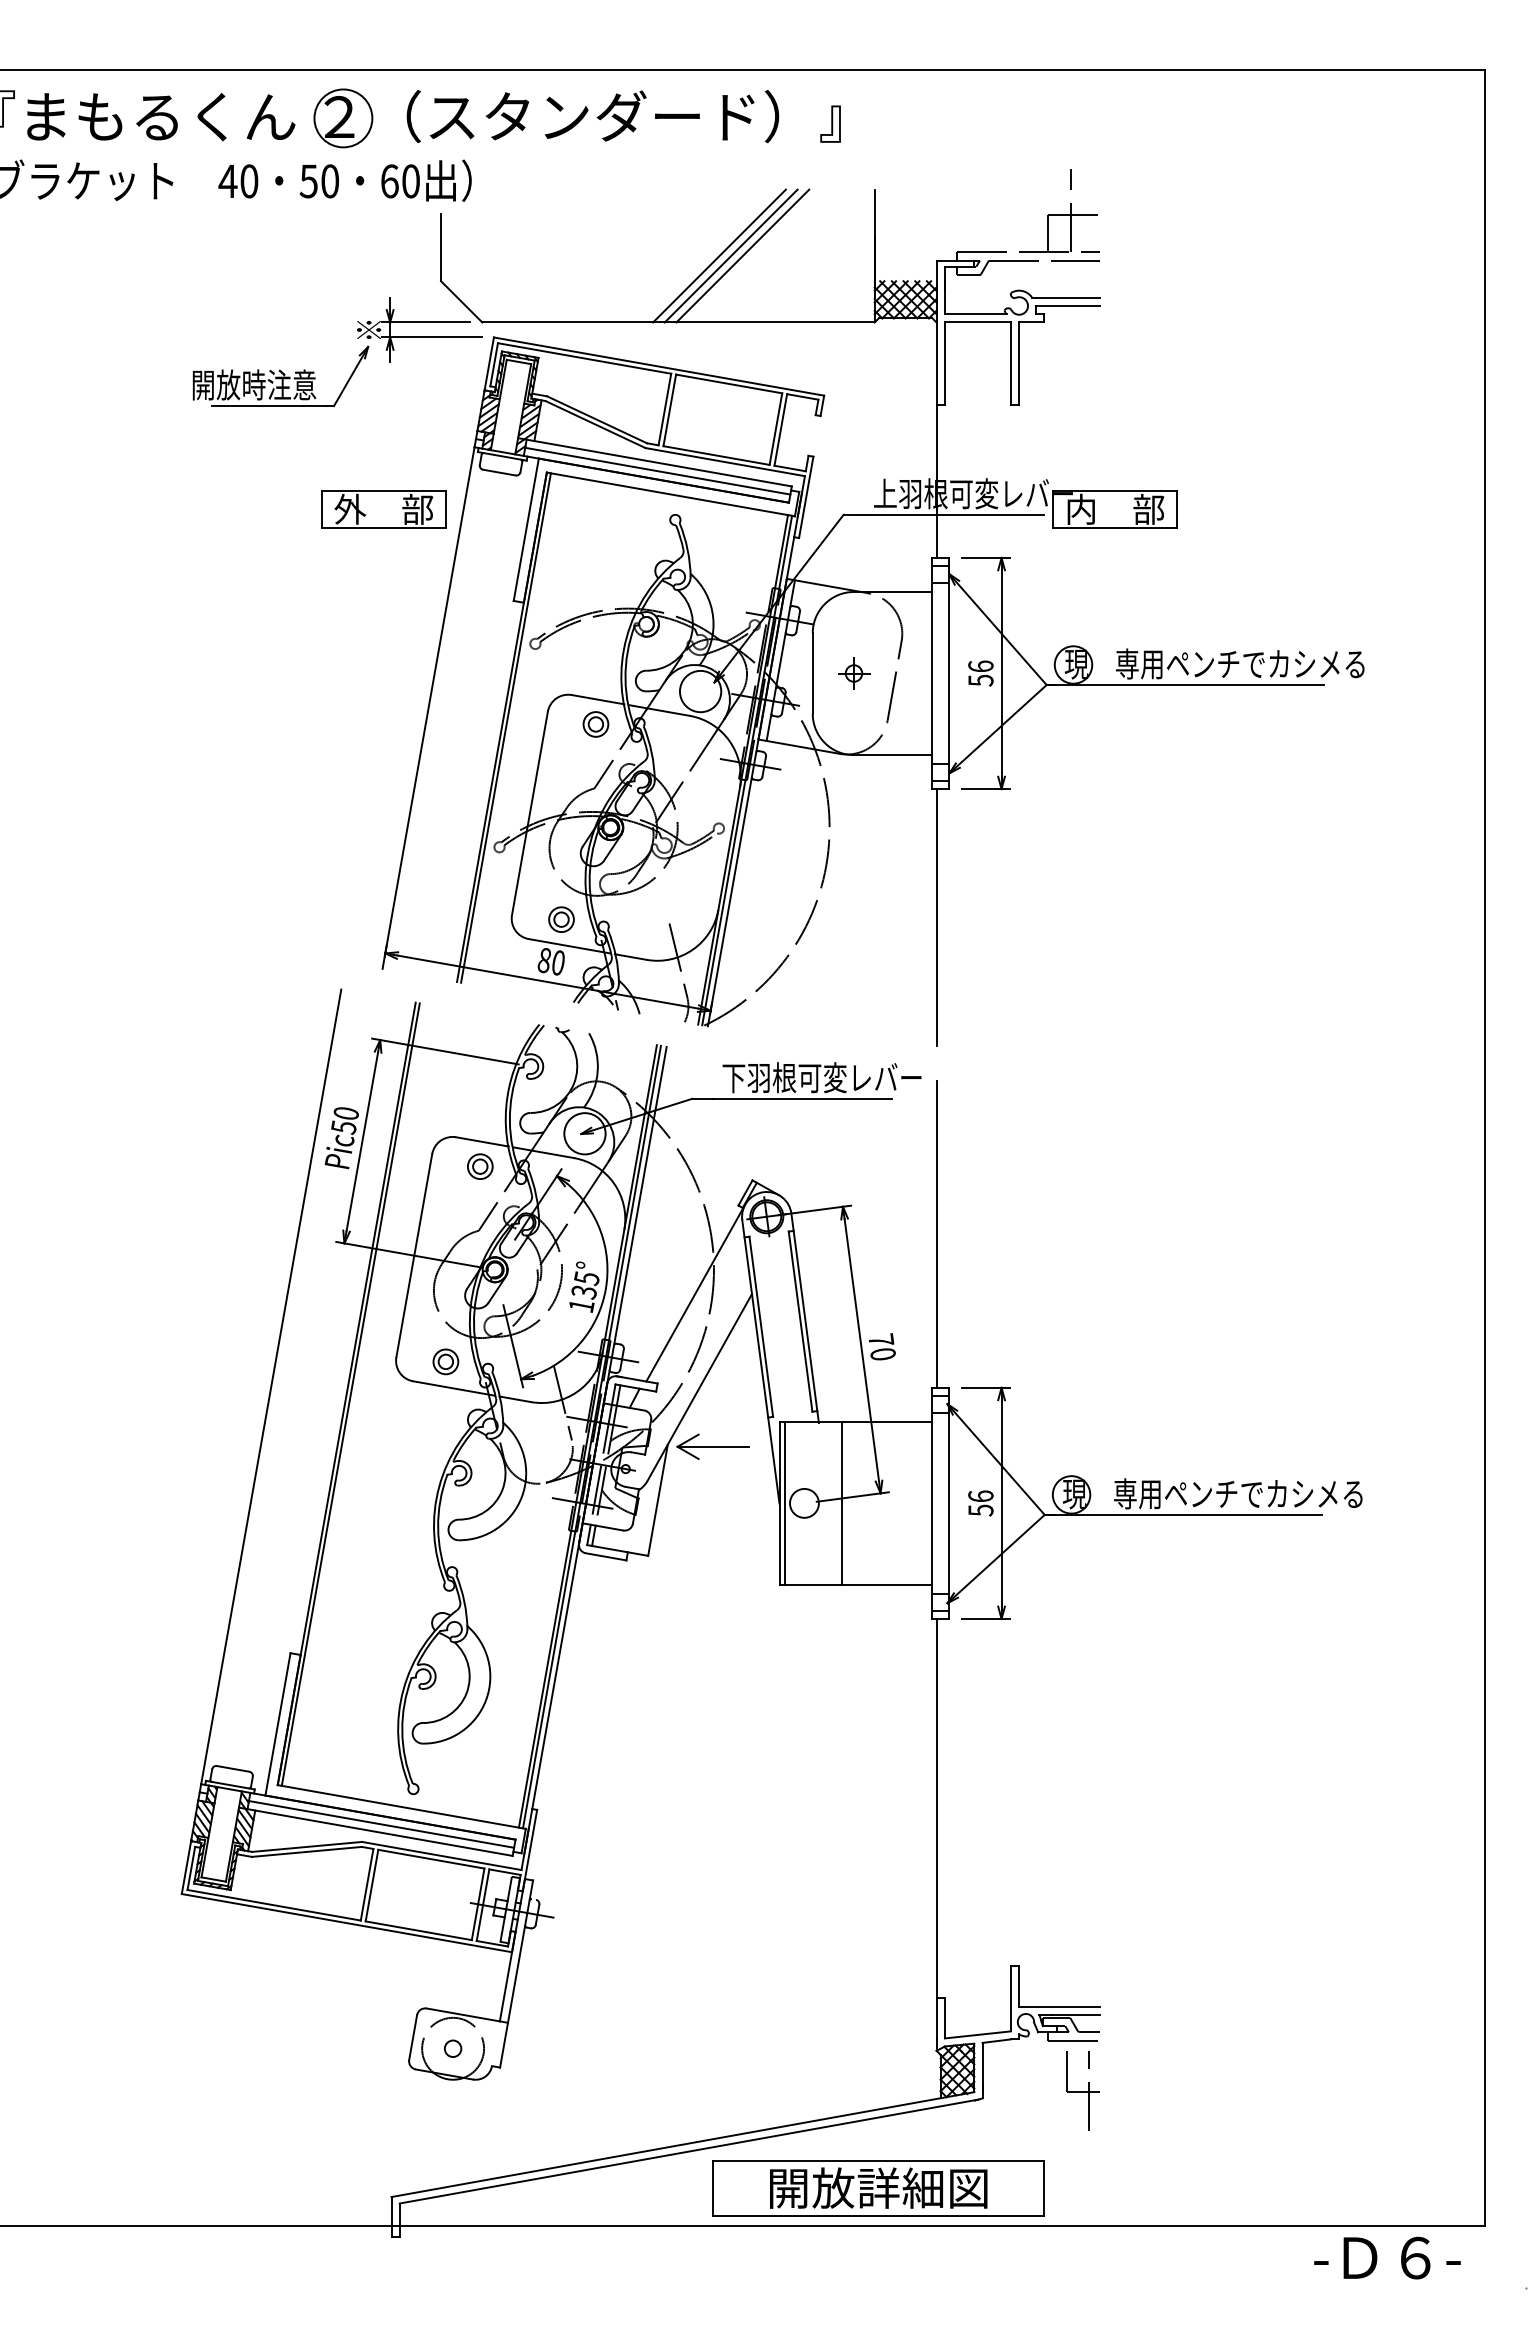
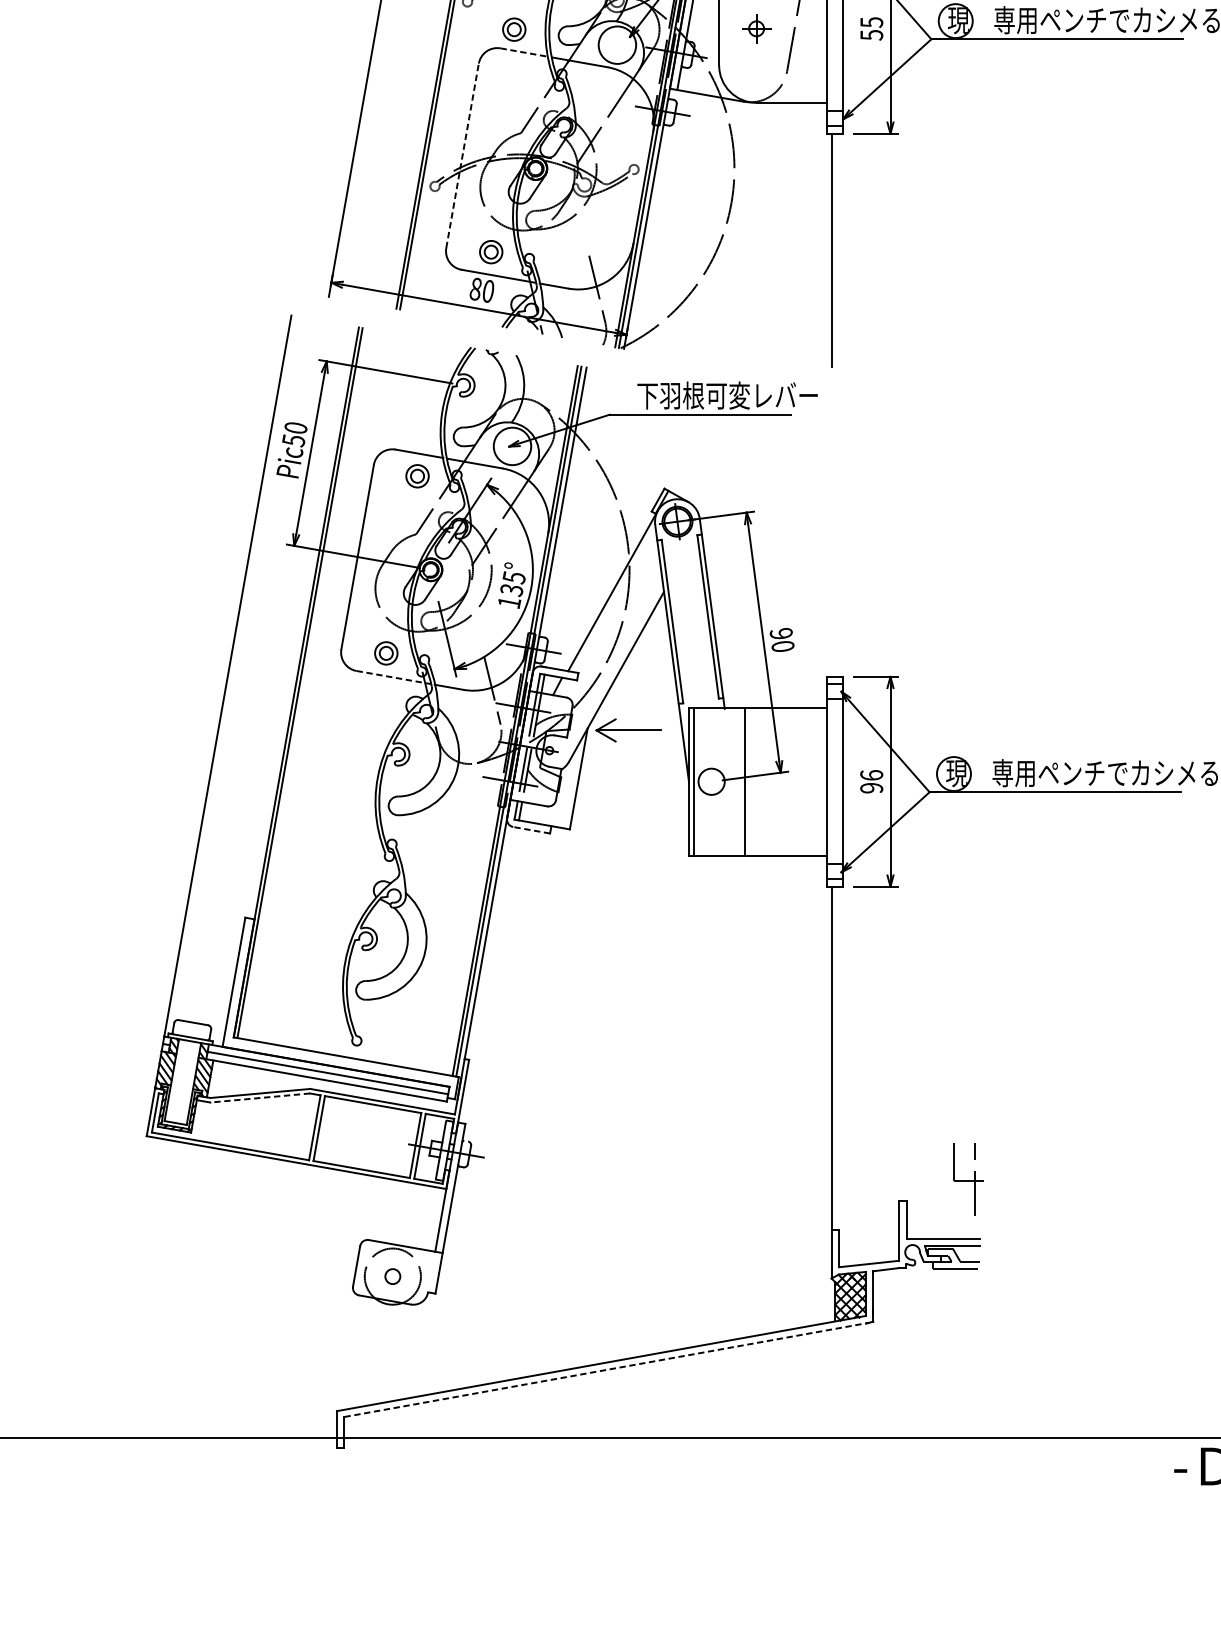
text: (980, 666) -> (871, 22), 56 -> 55
line: (598, 699) -> (524, 52), solid -> dashed
part: (595, 724) -> (513, 29), moved
line: (530, 812) -> (463, 154), solid -> dashed
line: (936, 1233) -> (831, 536), removed
text: (881, 1339) -> (781, 633), 70 -> 90
line: (454, 1388) -> (394, 677), solid -> dashed
text: (980, 1510) -> (871, 788), 56 -> 96
line: (606, 1556) -> (532, 829), solid -> dashed
line: (306, 1851) -> (259, 1097), solid -> dashed
part: (1082, 2090) -> (968, 1179), moved
line: (689, 2151) -> (607, 1369), solid -> dashed
part: (878, 2188) -> (778, 1403), removed

